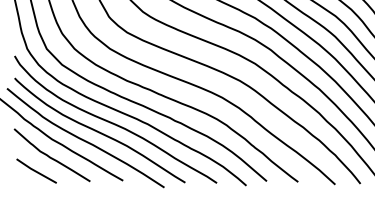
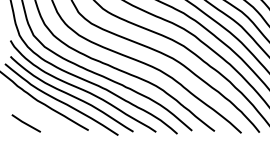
curve: (50, 155) -> (36, 112), removed

